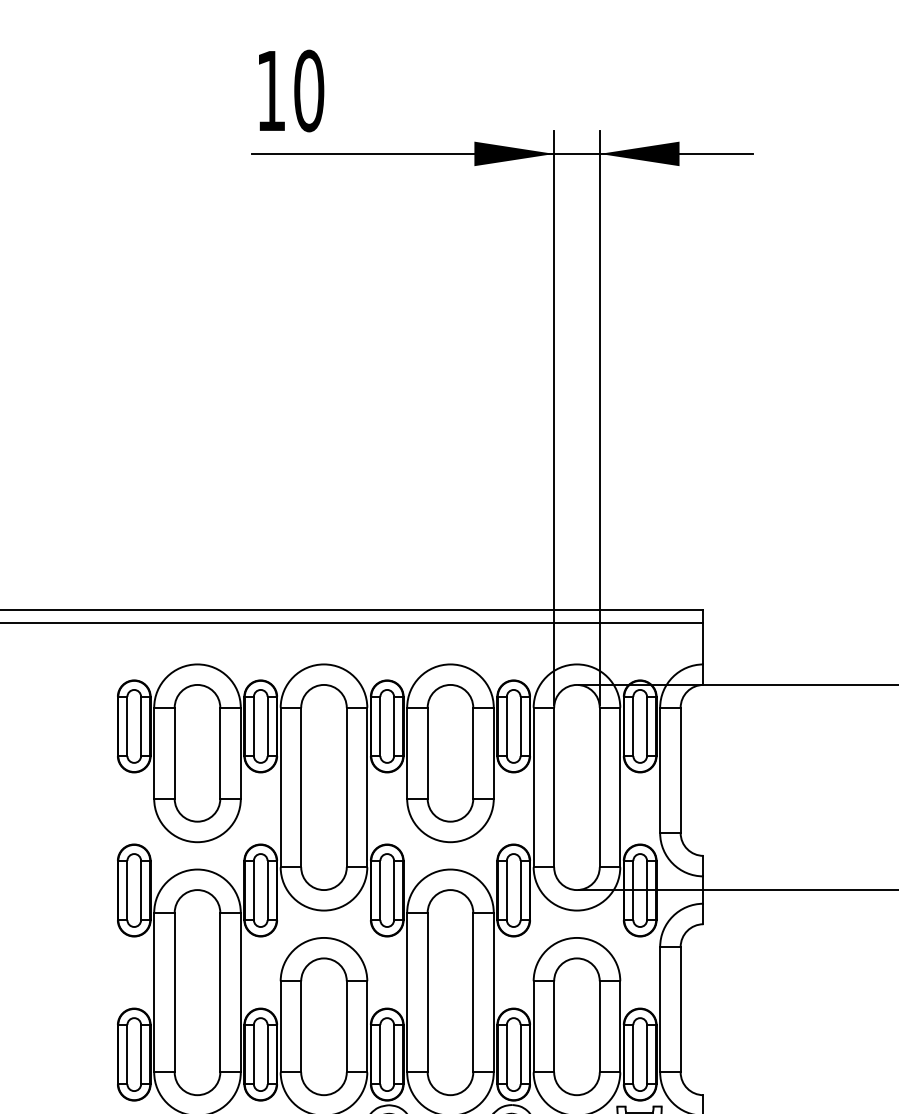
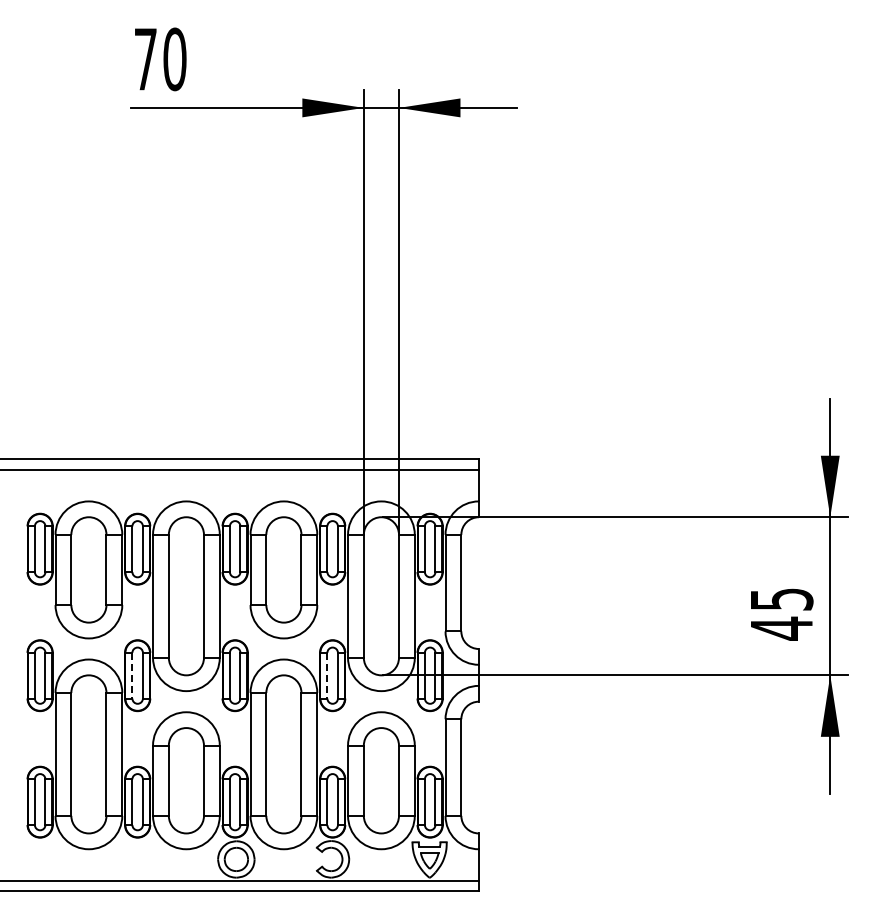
text: (270, 91) -> (145, 59), 10 -> 70
line: (254, 890) -> (132, 675), solid -> dashed
line: (507, 890) -> (327, 675), solid -> dashed

